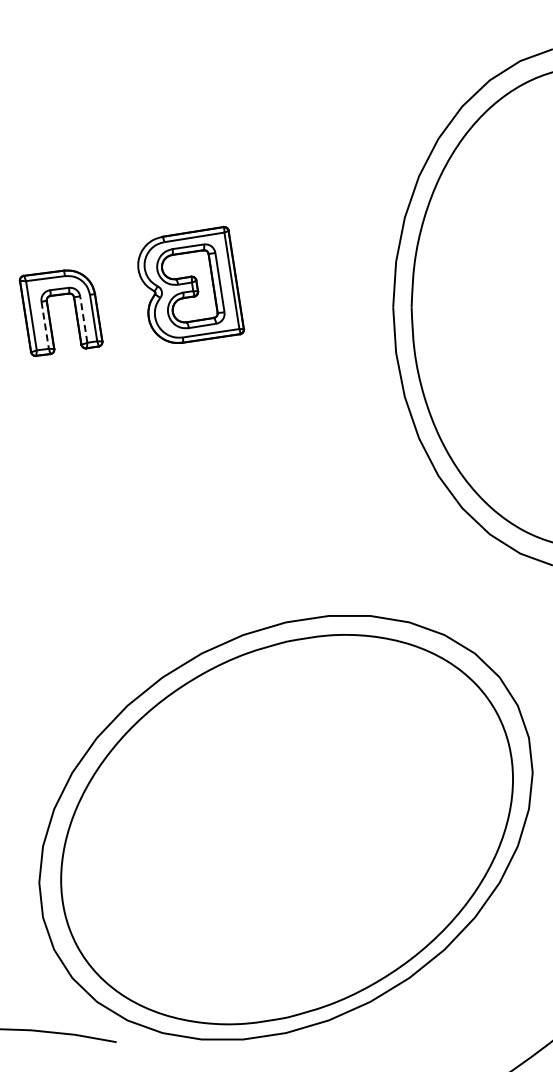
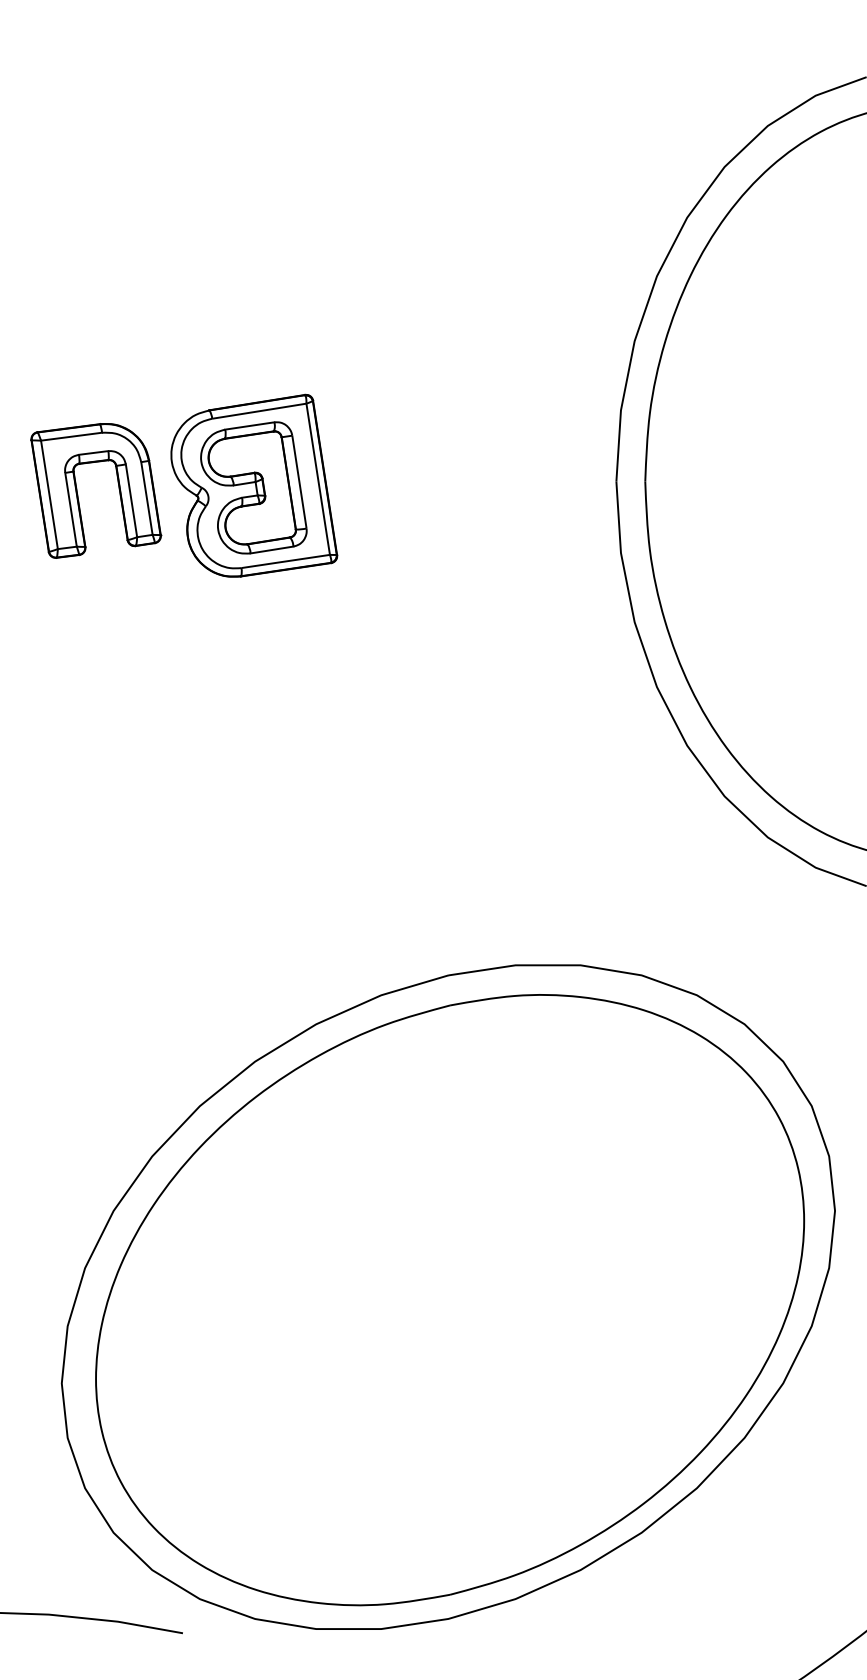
part: (190, 284) -> (253, 485), moved
line: (83, 319) -> (131, 500), dashed -> solid
line: (45, 325) -> (71, 510), dashed -> solid

